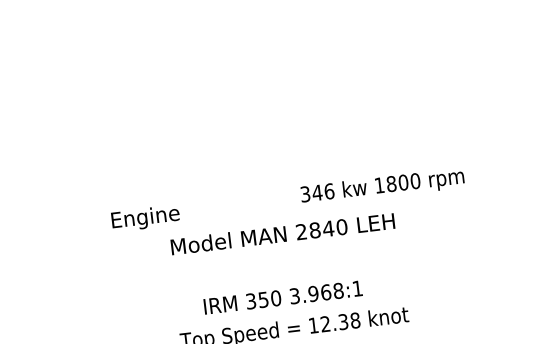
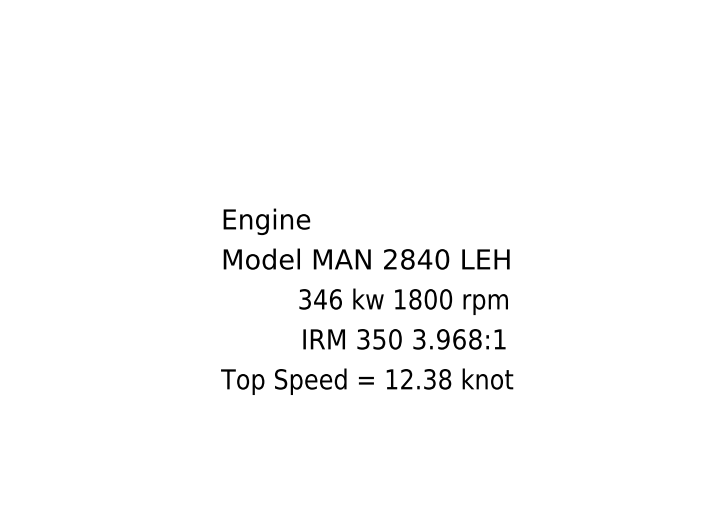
text: (382, 186) -> (403, 301), moved
text: (145, 218) -> (266, 221), moved
text: (283, 297) -> (404, 339), moved

